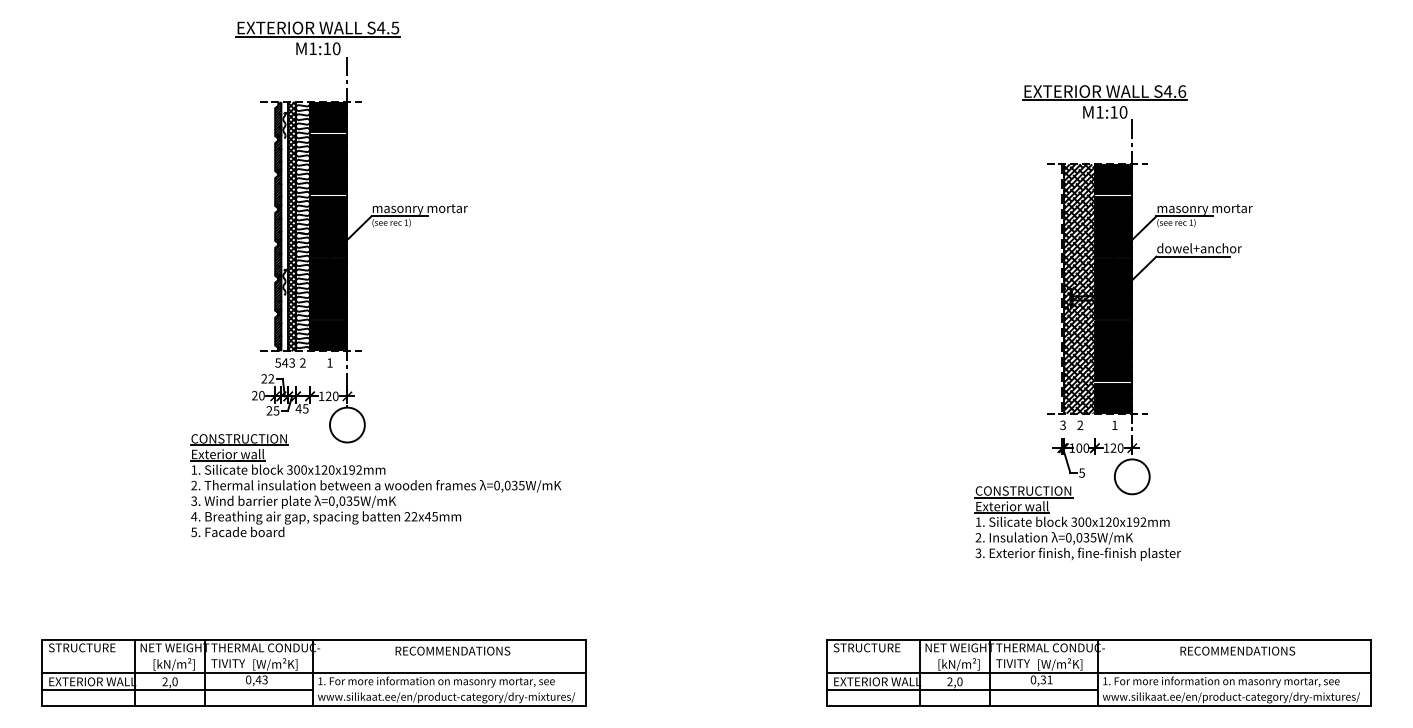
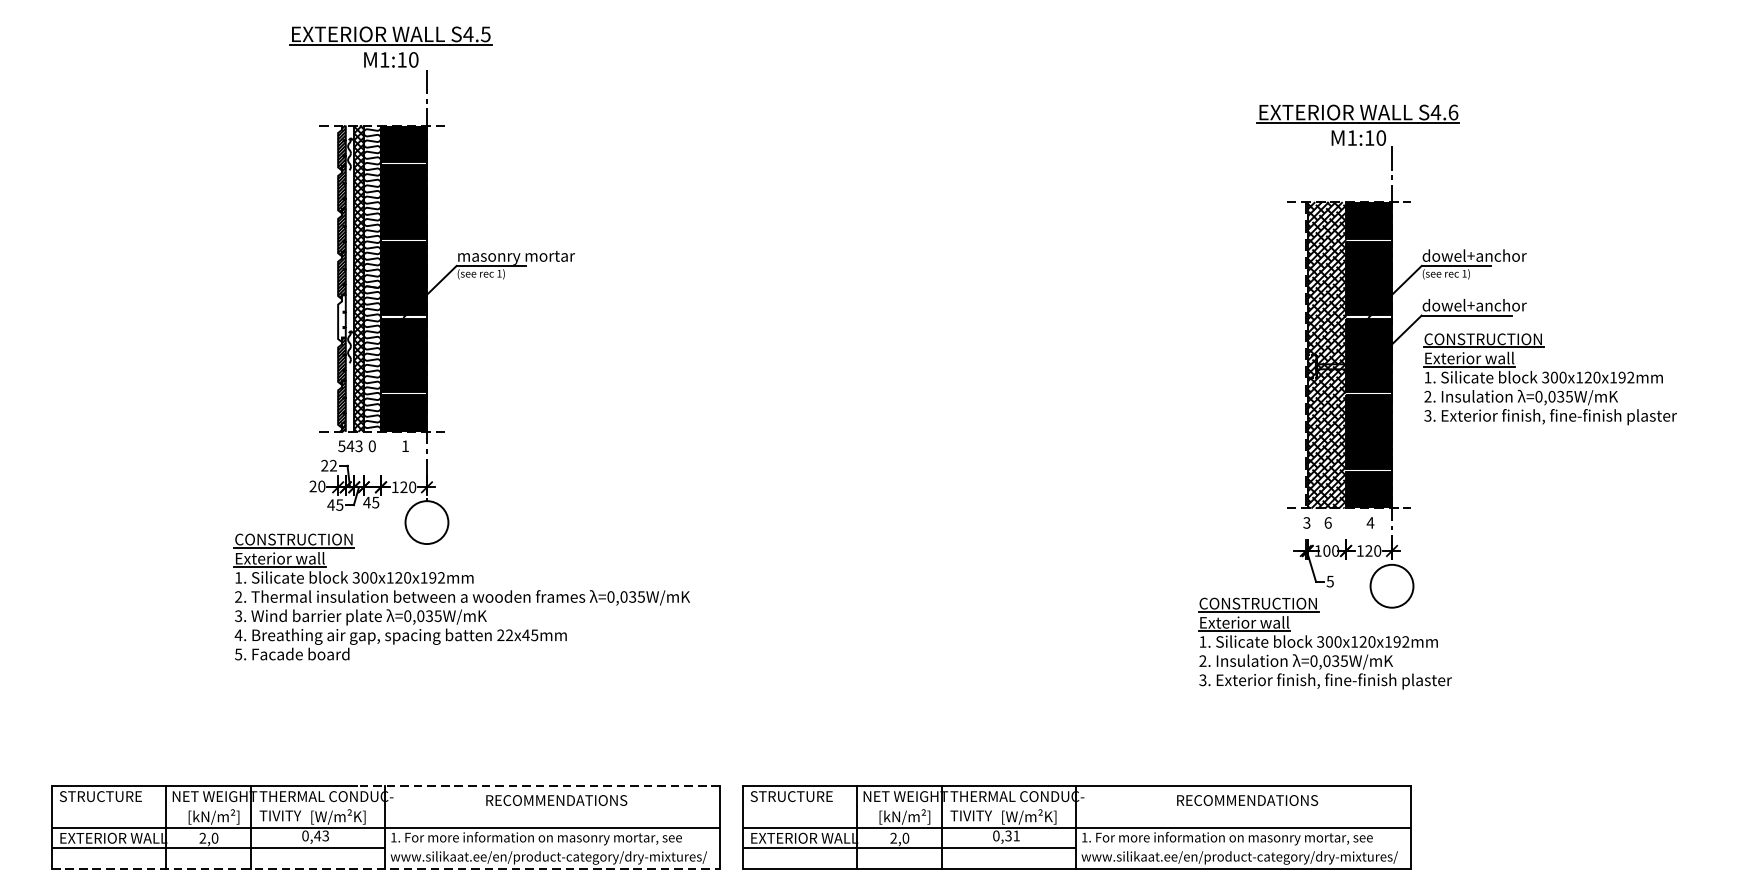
text: (1204, 208) -> (1480, 256), masonry mortar -> dowel+anchor
hatch: (278, 259) -> (342, 319), removed
part: (1260, 308) -> (1549, 379), added
text: (302, 362) -> (371, 445), 2 -> 0
text: (269, 410) -> (331, 504), 25 -> 45
text: (1114, 424) -> (1370, 521), 1 -> 4
text: (1080, 425) -> (1328, 523), 2 -> 6
line: (438, 639) -> (538, 786), solid -> dashed
part: (1098, 672) -> (1076, 826), moved
line: (314, 706) -> (386, 868), solid -> dashed

